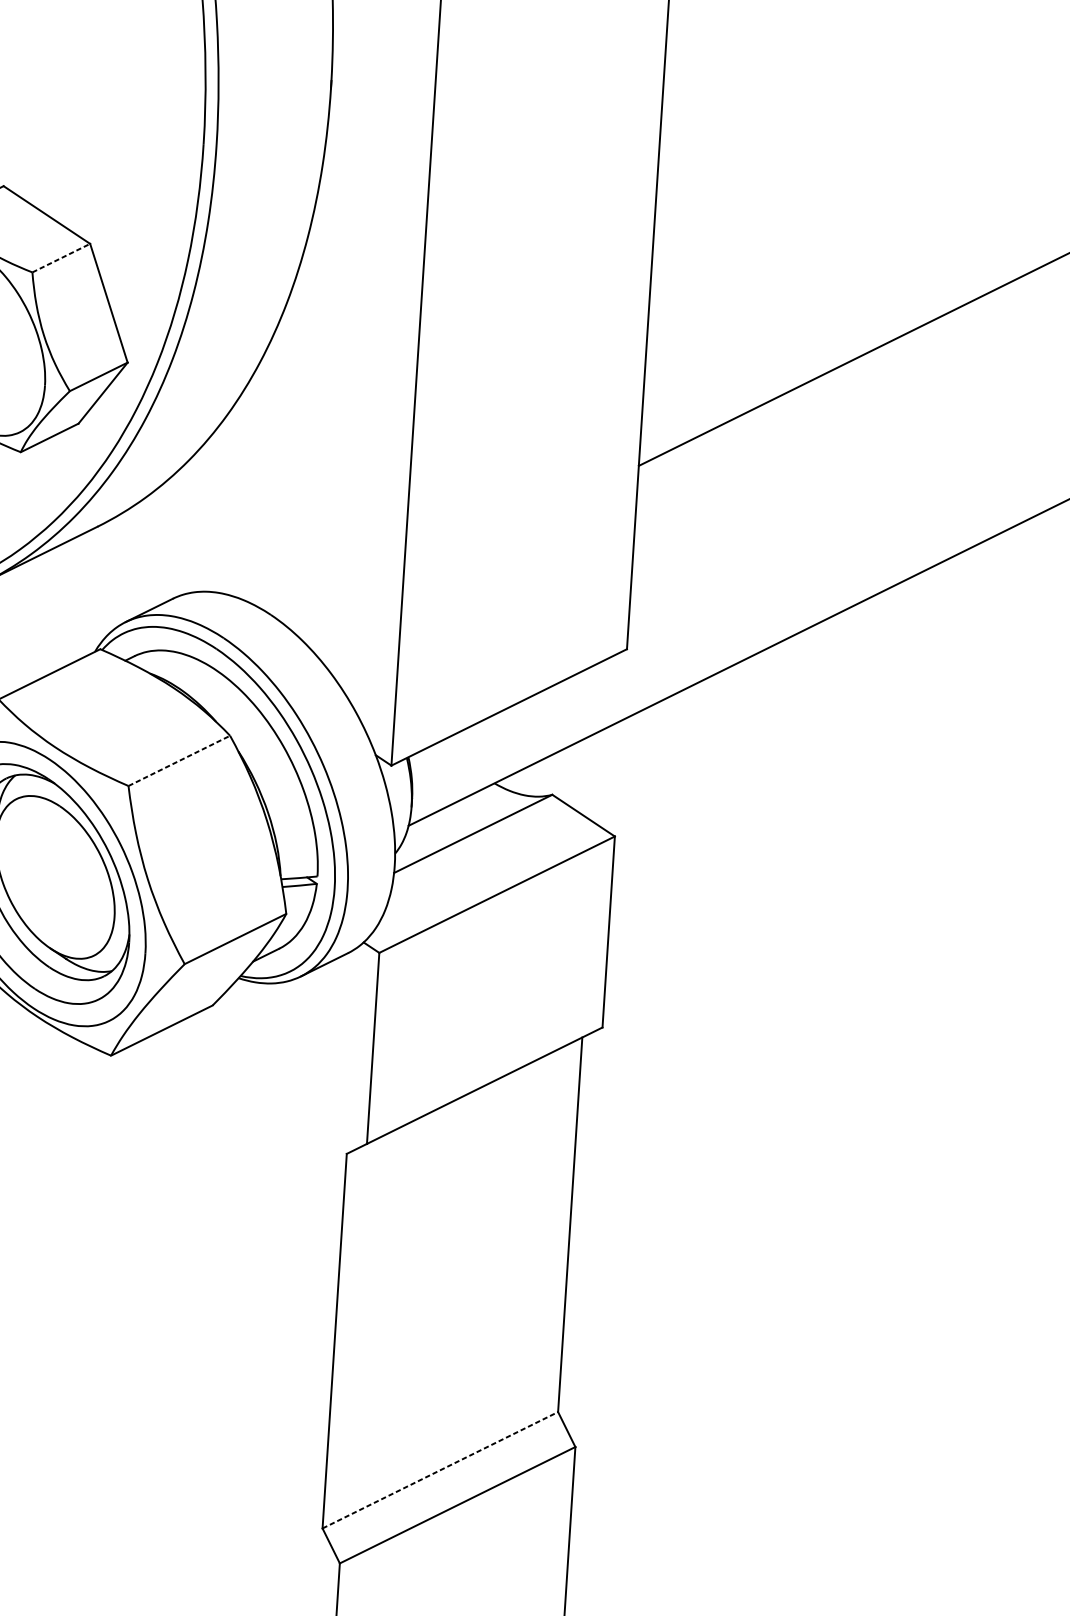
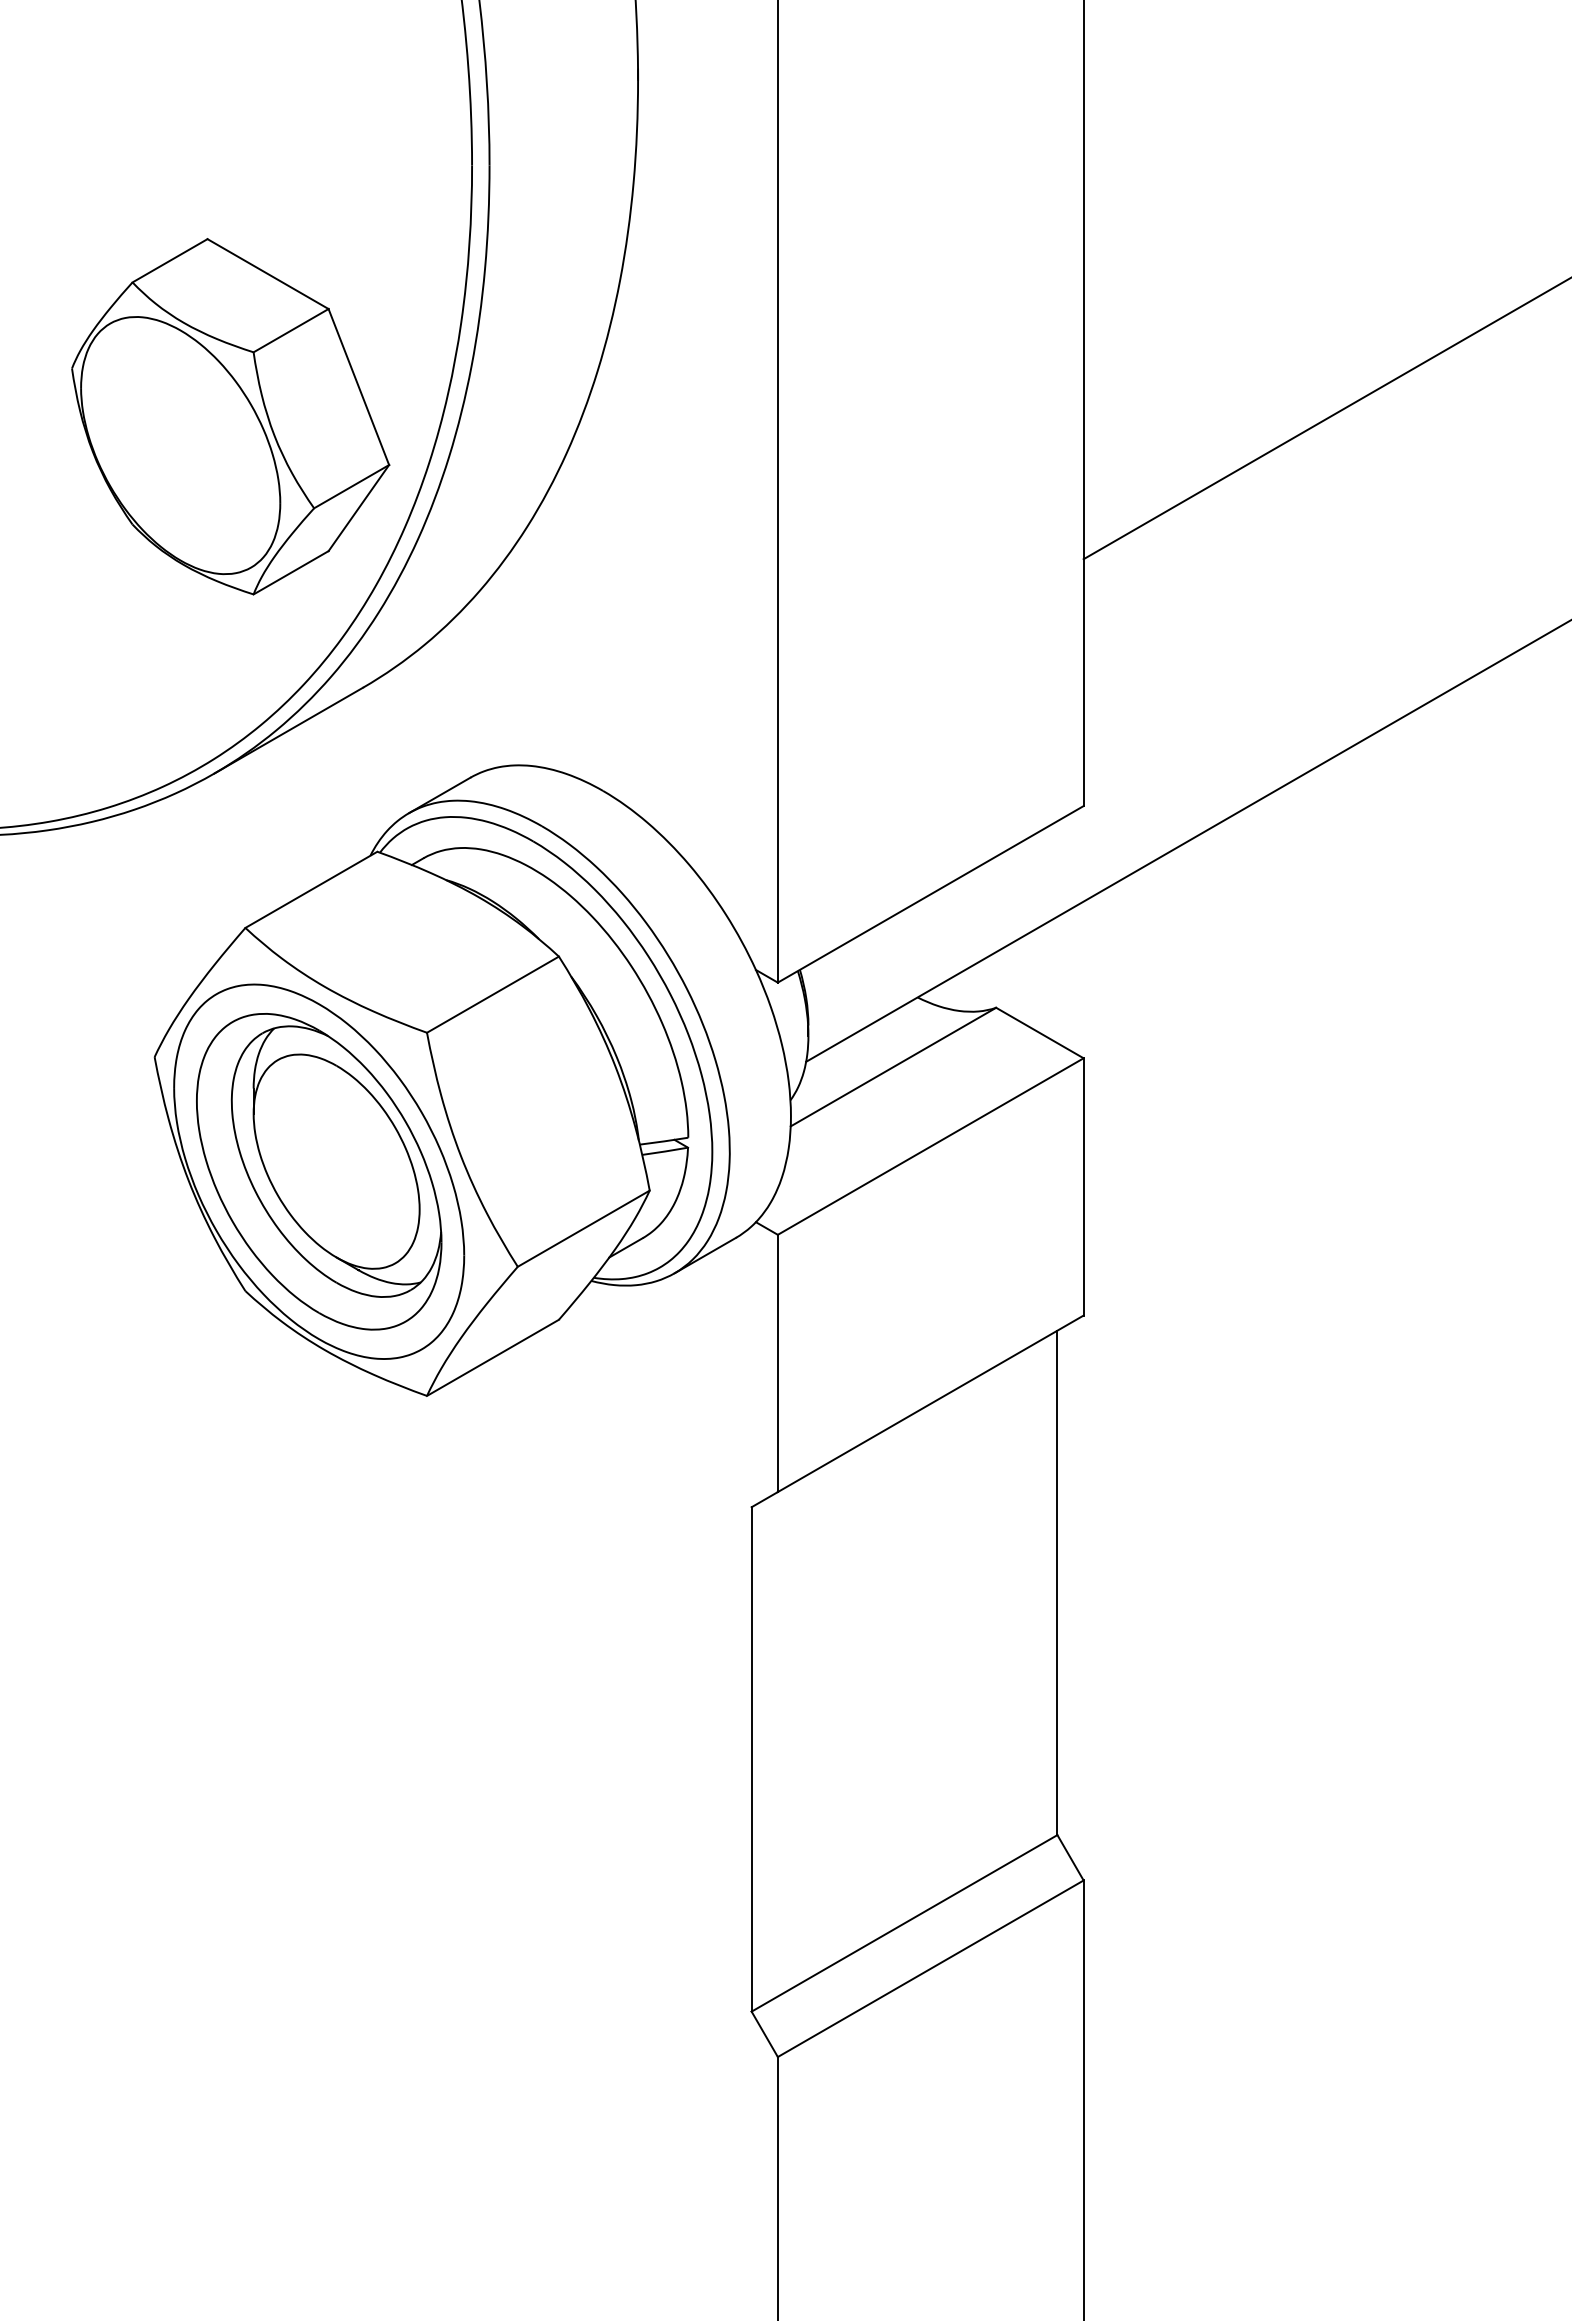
line: (61, 258) -> (291, 330), dashed -> solid
line: (179, 760) -> (493, 994), dashed -> solid
line: (440, 1470) -> (904, 1923), dashed -> solid

